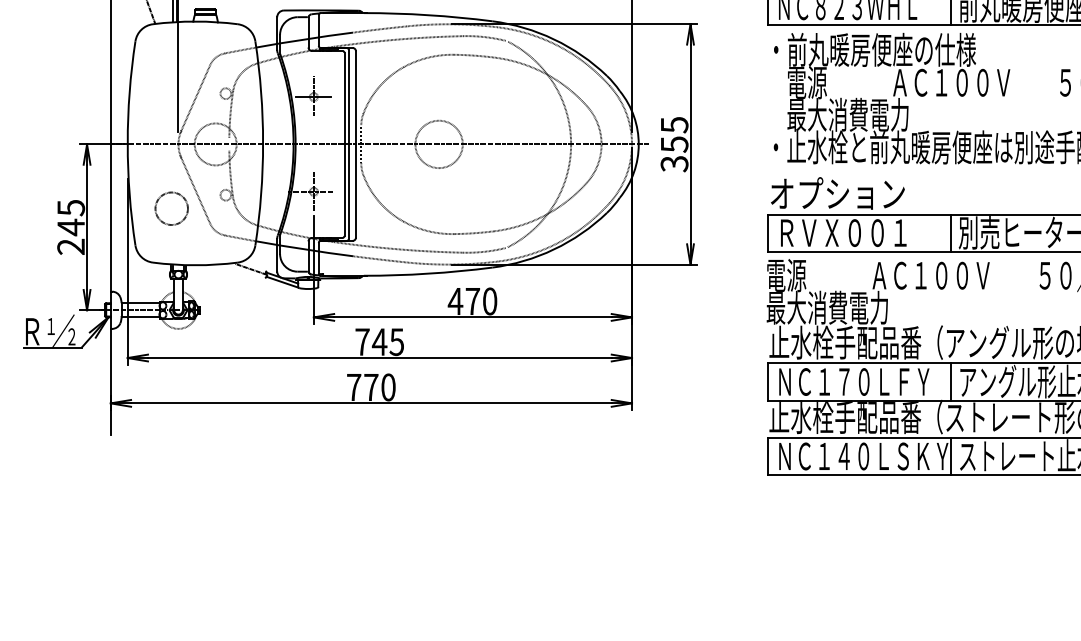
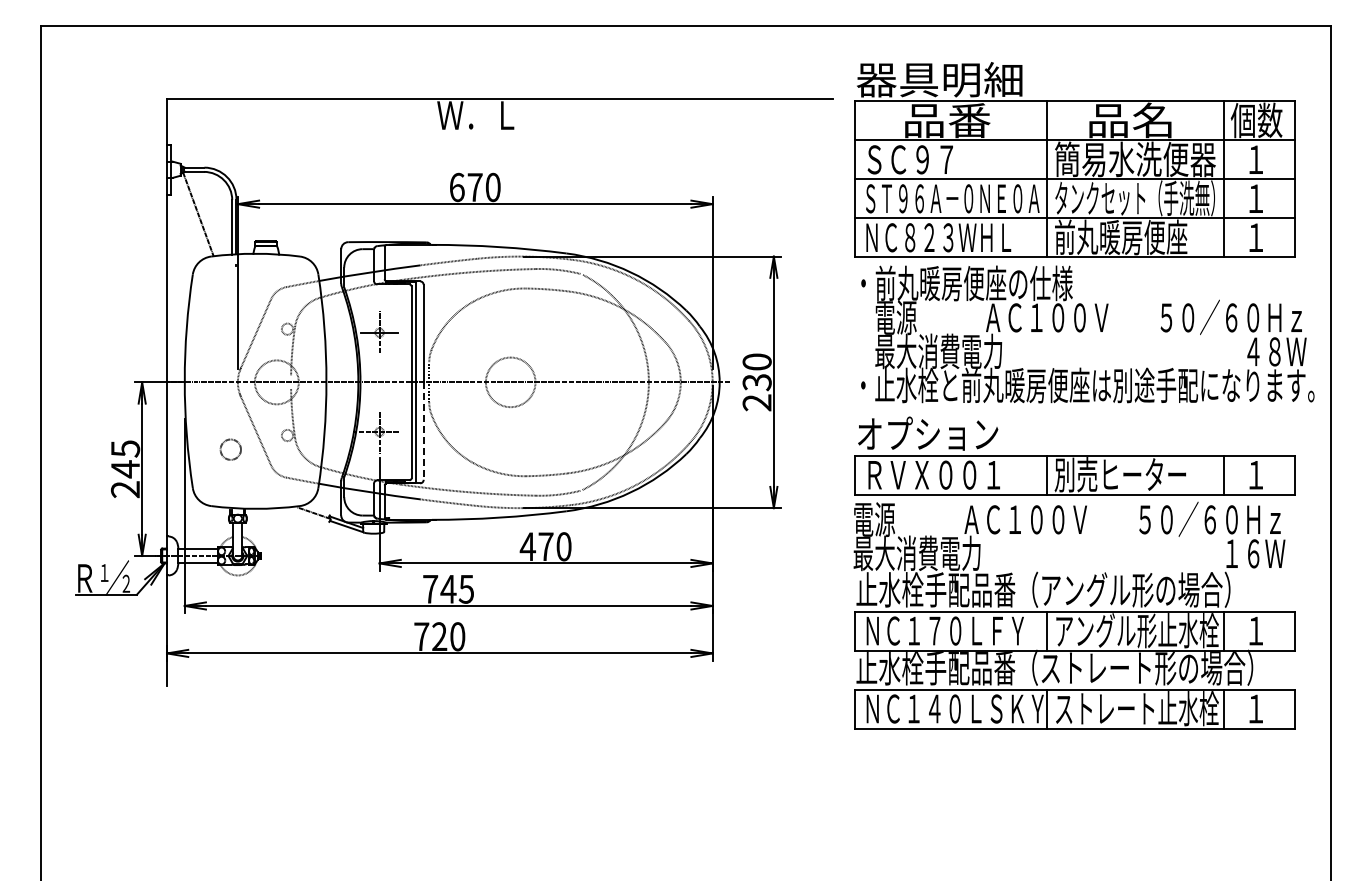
text: (673, 144) -> (756, 382), 355 -> 230
line: (355, 191) -> (423, 431), solid -> dashed
circle: (171, 208) -> (230, 449), size x0.6
text: (371, 387) -> (439, 636), 770 -> 720

